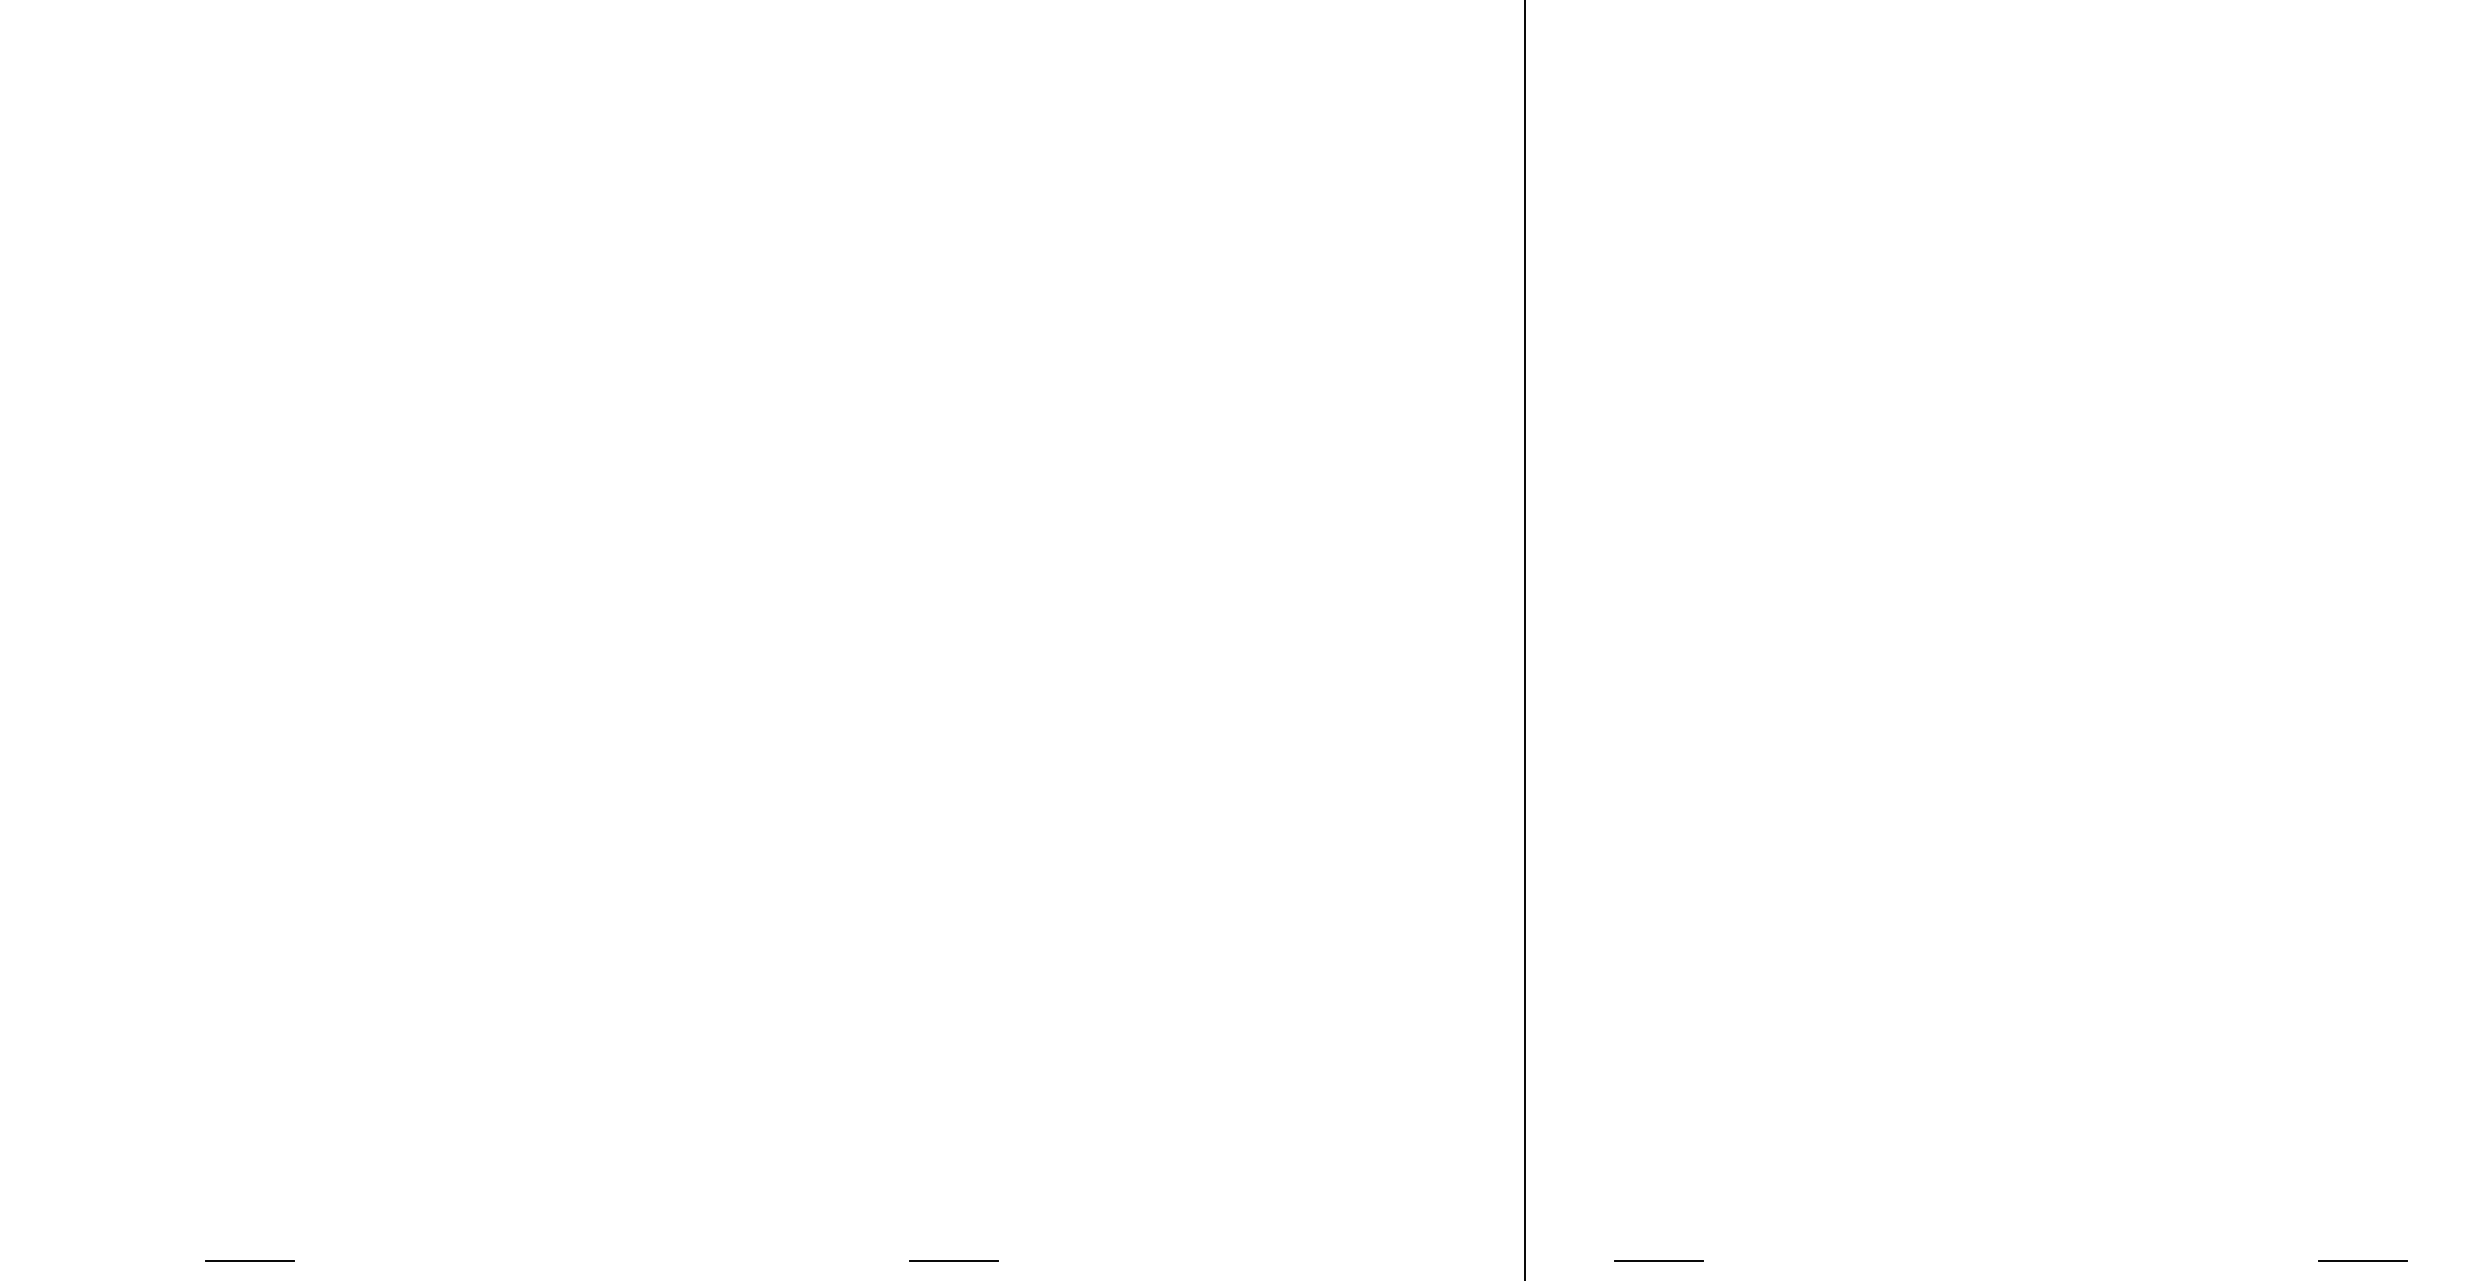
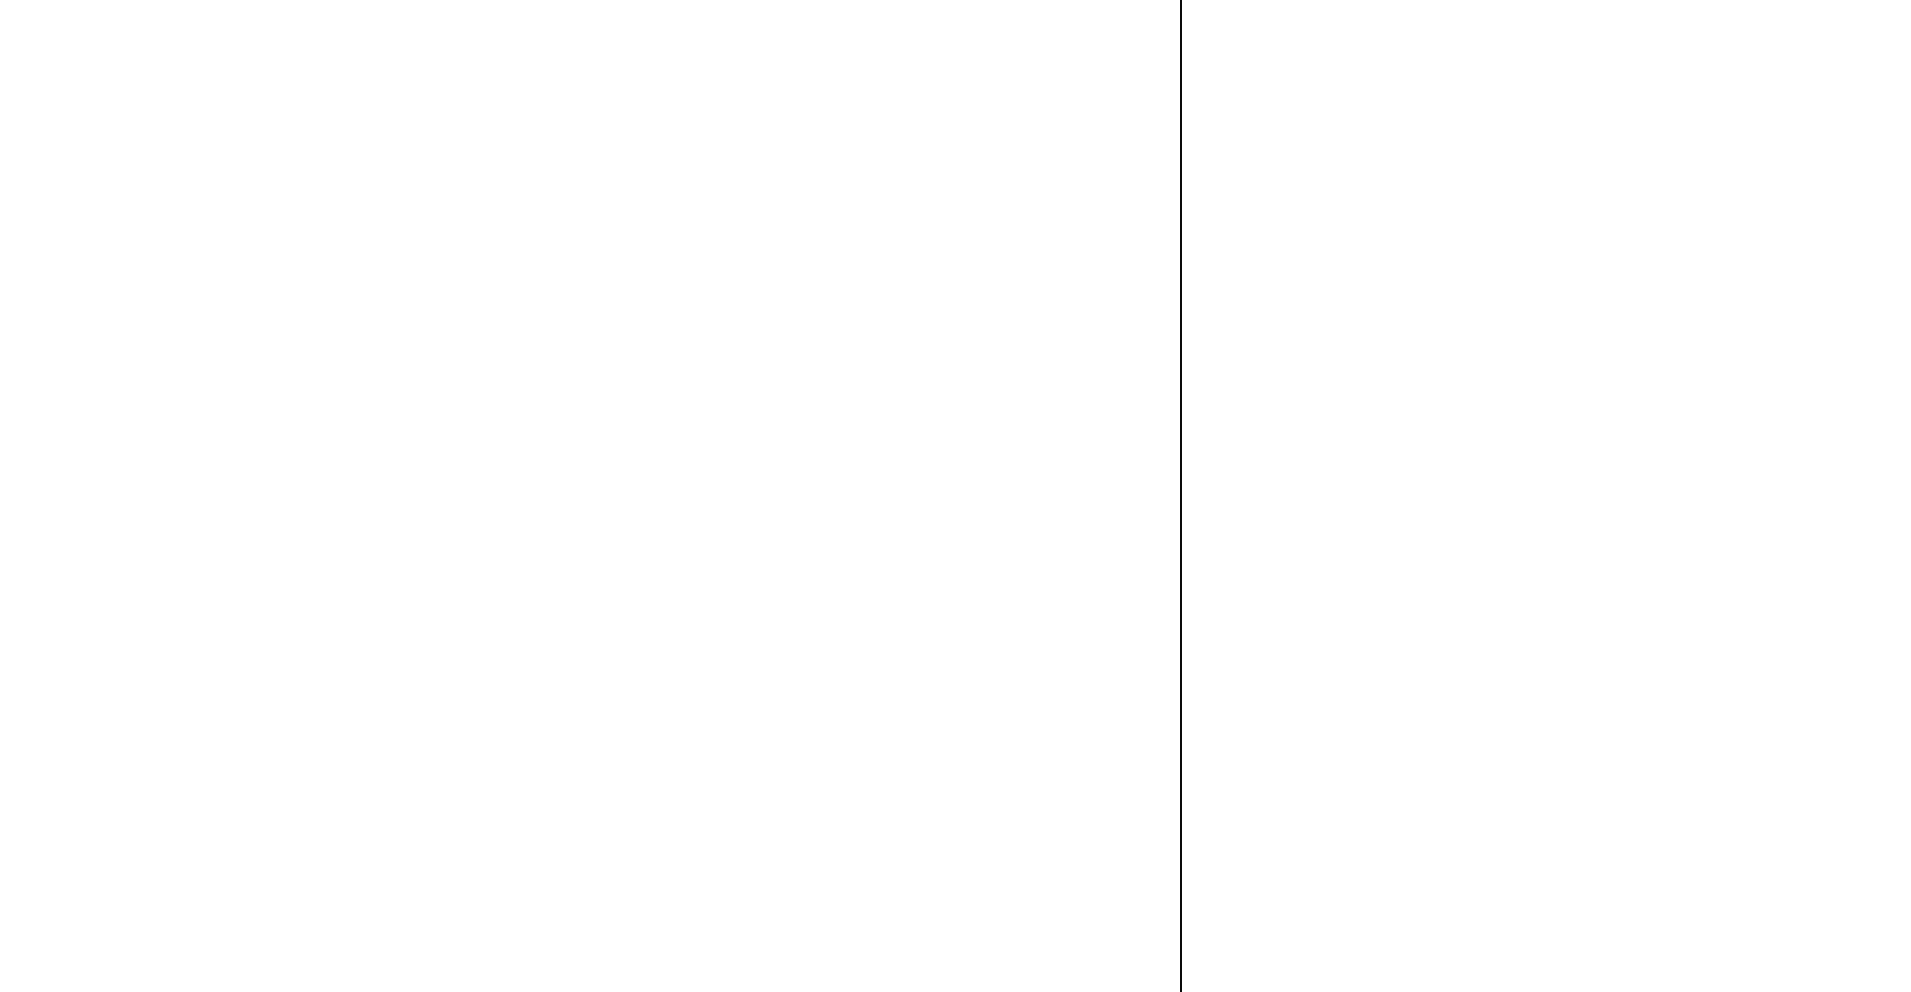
line: (2362, 1260) -> (1829, 976), removed
line: (249, 1261) -> (193, 976), removed
line: (954, 1261) -> (739, 976), removed
line: (1658, 1261) -> (1284, 976), removed

